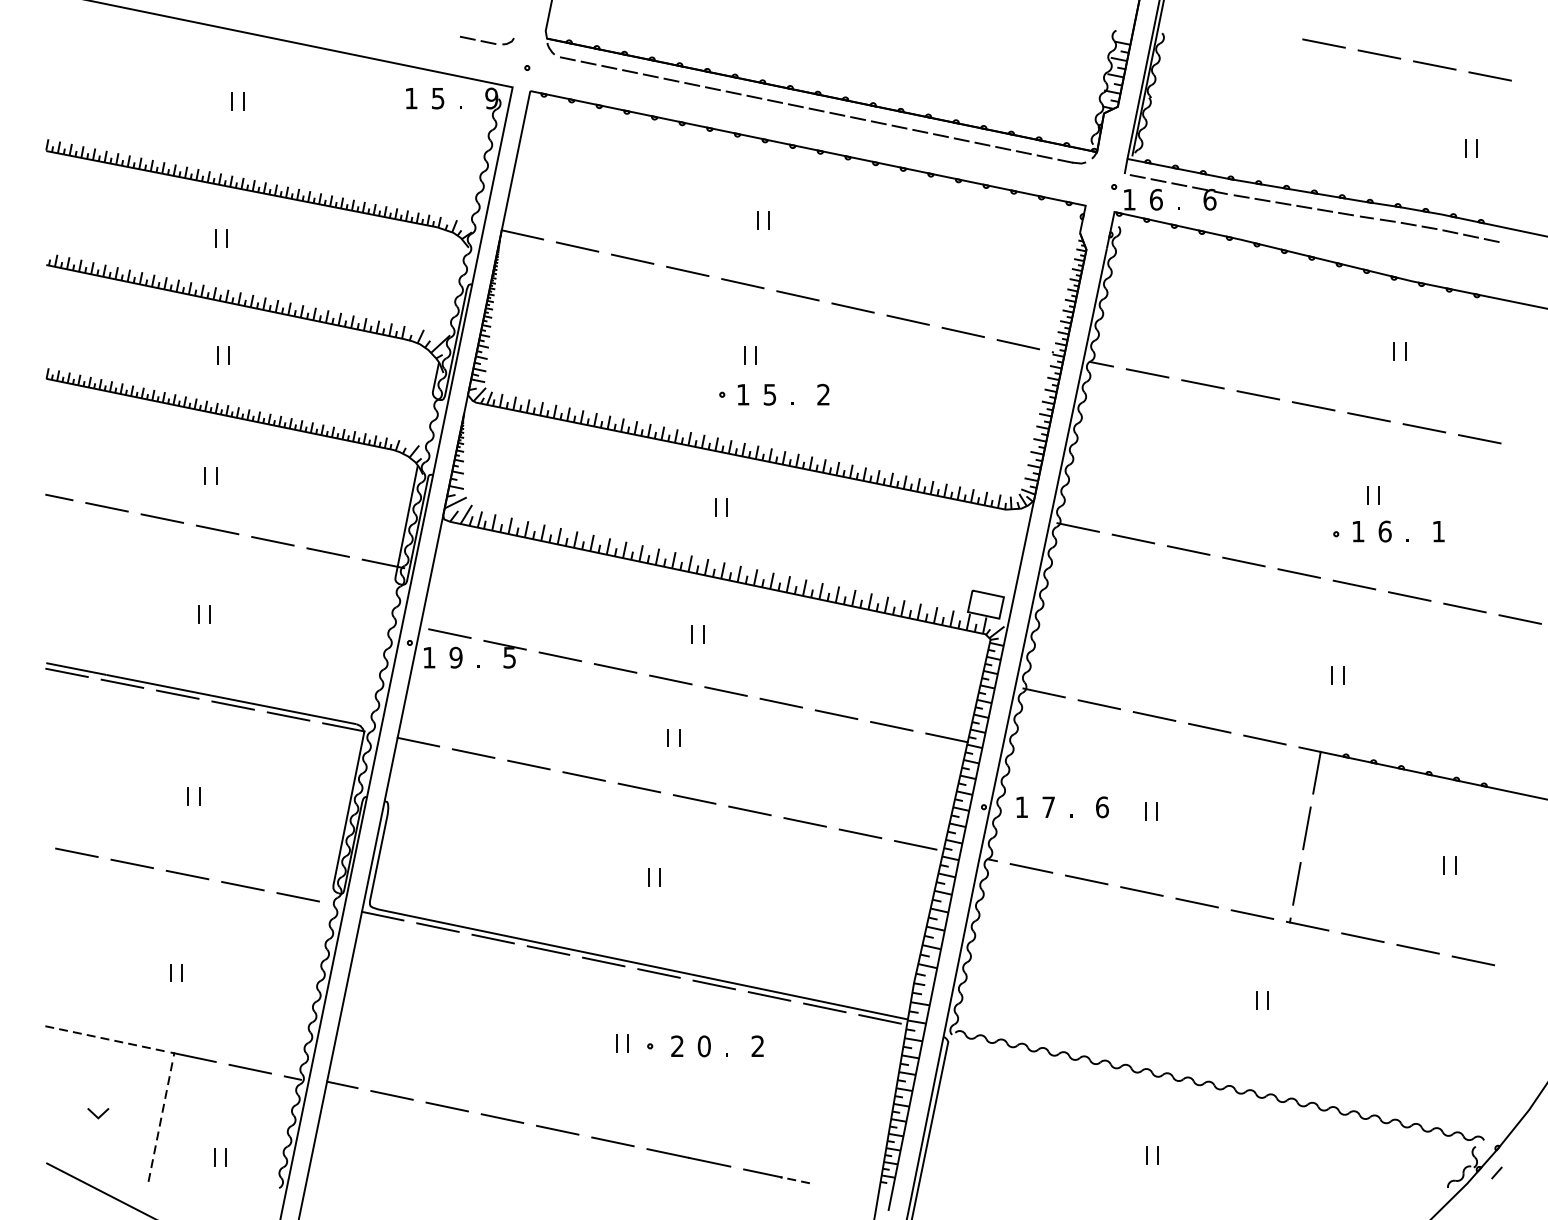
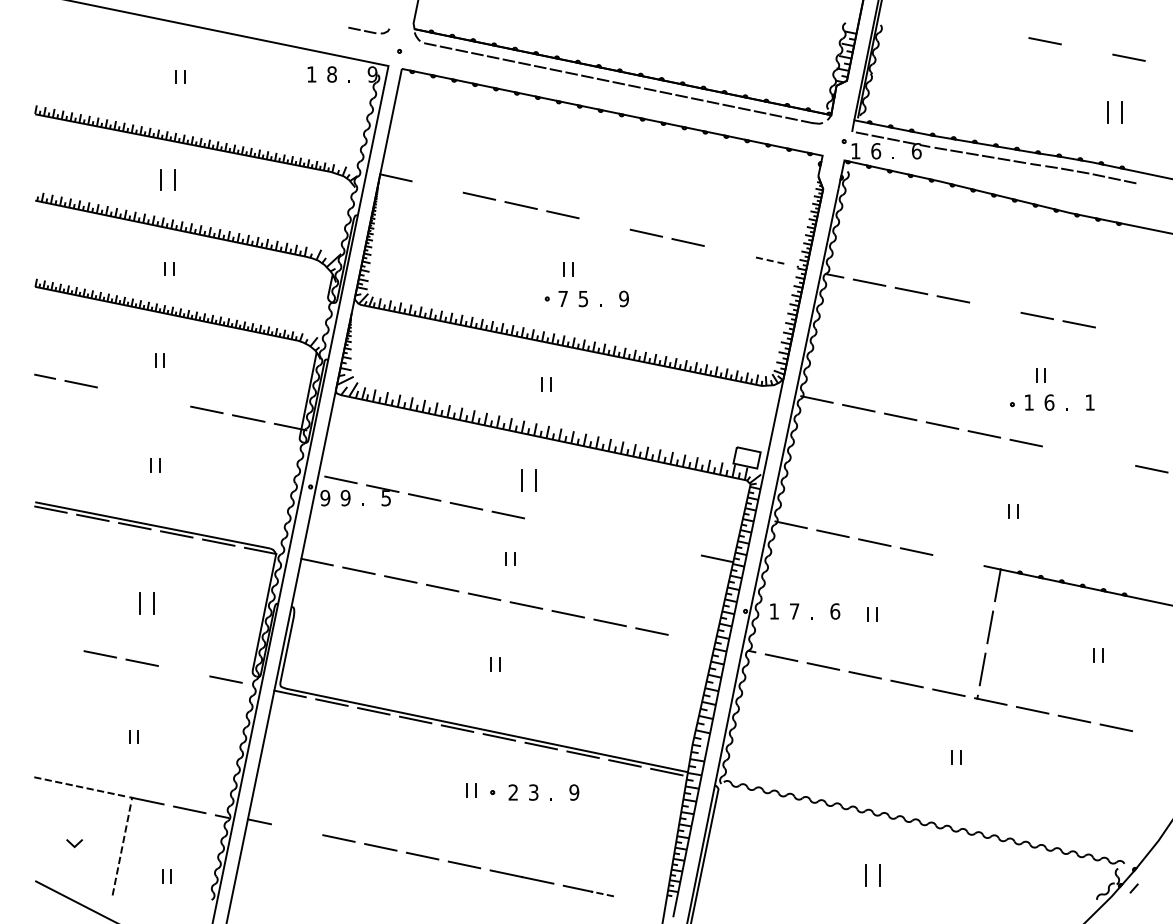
line: (1323, 43) -> (1002, 32), removed
line: (1434, 65) -> (1086, 49), removed
text: (437, 98) -> (331, 74), 5 -> 8
part: (1470, 148) -> (1114, 112), size x1.6
part: (763, 219) -> (578, 166), removed
part: (220, 238) -> (167, 180), size x1.6
line: (577, 246) -> (437, 186), removed
line: (797, 295) -> (604, 223), removed
line: (962, 332) -> (729, 251), removed
line: (1019, 345) -> (772, 261), solid -> dashed
part: (1399, 350) -> (1060, 265), removed
text: (742, 394) -> (562, 298), 1 -> 7
text: (822, 394) -> (623, 298), 2 -> 9
line: (1313, 406) -> (995, 307), removed
line: (1478, 439) -> (1120, 332), removed
line: (161, 518) -> (122, 392), removed
line: (216, 530) -> (164, 401), removed
line: (1408, 596) -> (1067, 451), removed
line: (1464, 608) -> (1109, 460), removed
part: (697, 634) -> (528, 480), size x1.6
text: (429, 656) -> (325, 497), 1 -> 9
line: (725, 691) -> (549, 523), removed
line: (780, 703) -> (591, 532), removed
line: (836, 714) -> (633, 541), removed
line: (891, 725) -> (675, 549), removed
line: (1265, 740) -> (958, 560), removed
part: (193, 796) -> (146, 603), size x1.6
line: (915, 845) -> (693, 640), removed
line: (77, 852) -> (58, 645), removed
line: (242, 886) -> (183, 671), removed
text: (704, 1046) -> (533, 792), 0 -> 3
text: (758, 1046) -> (574, 792), 2 -> 9
line: (391, 1095) -> (296, 829), removed
part: (1151, 1155) -> (872, 875), size x1.6

